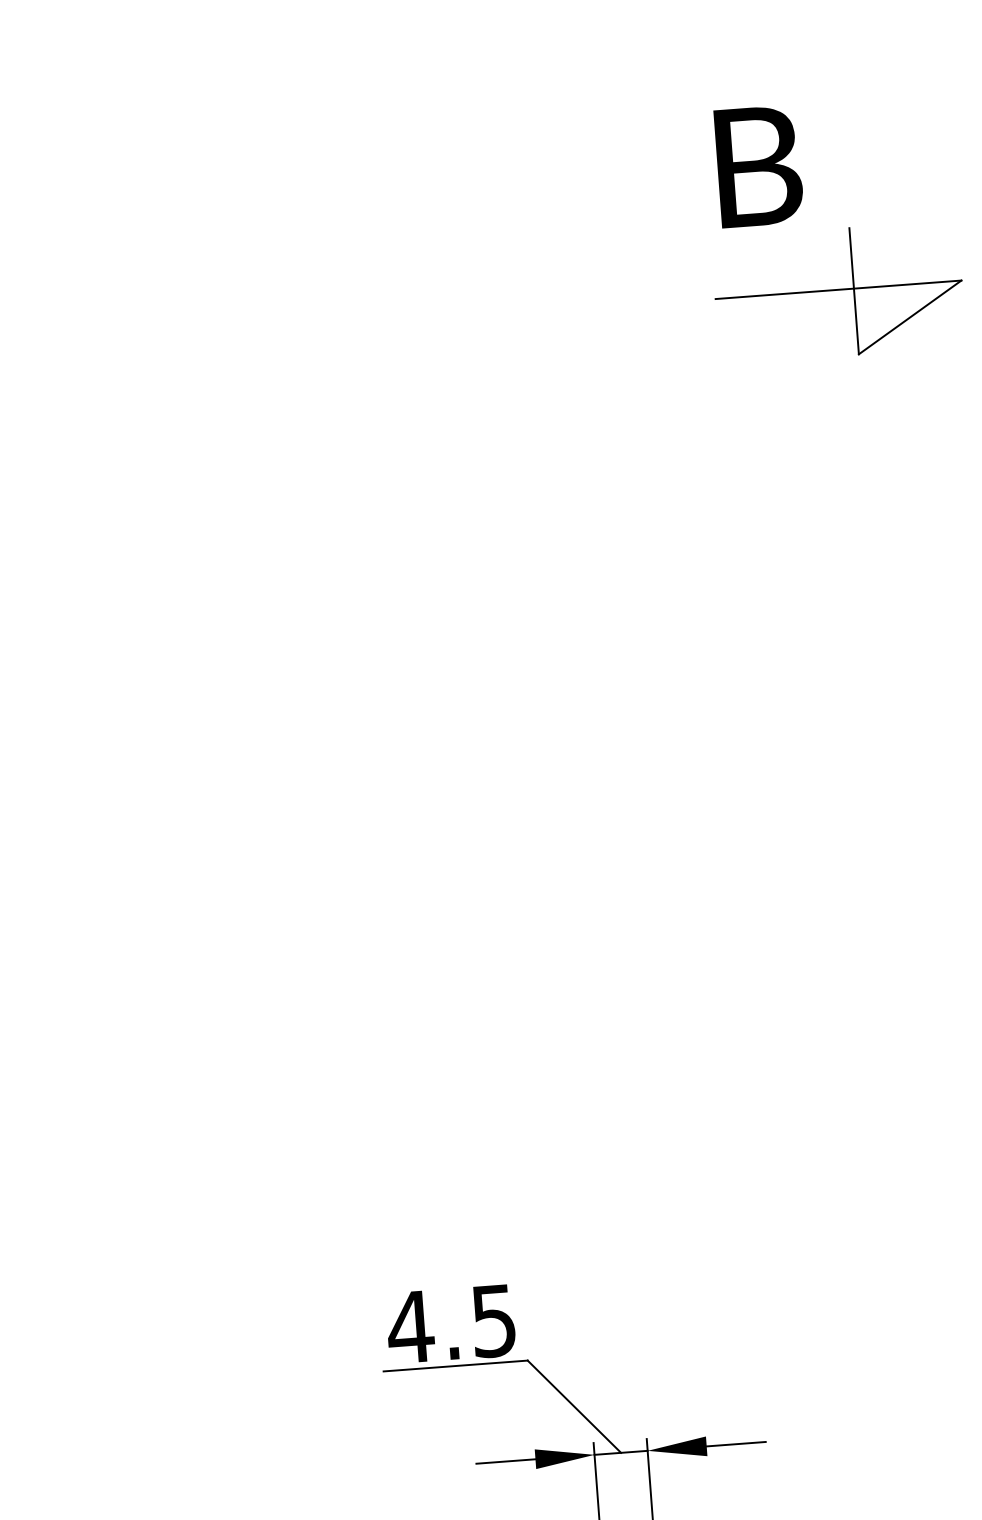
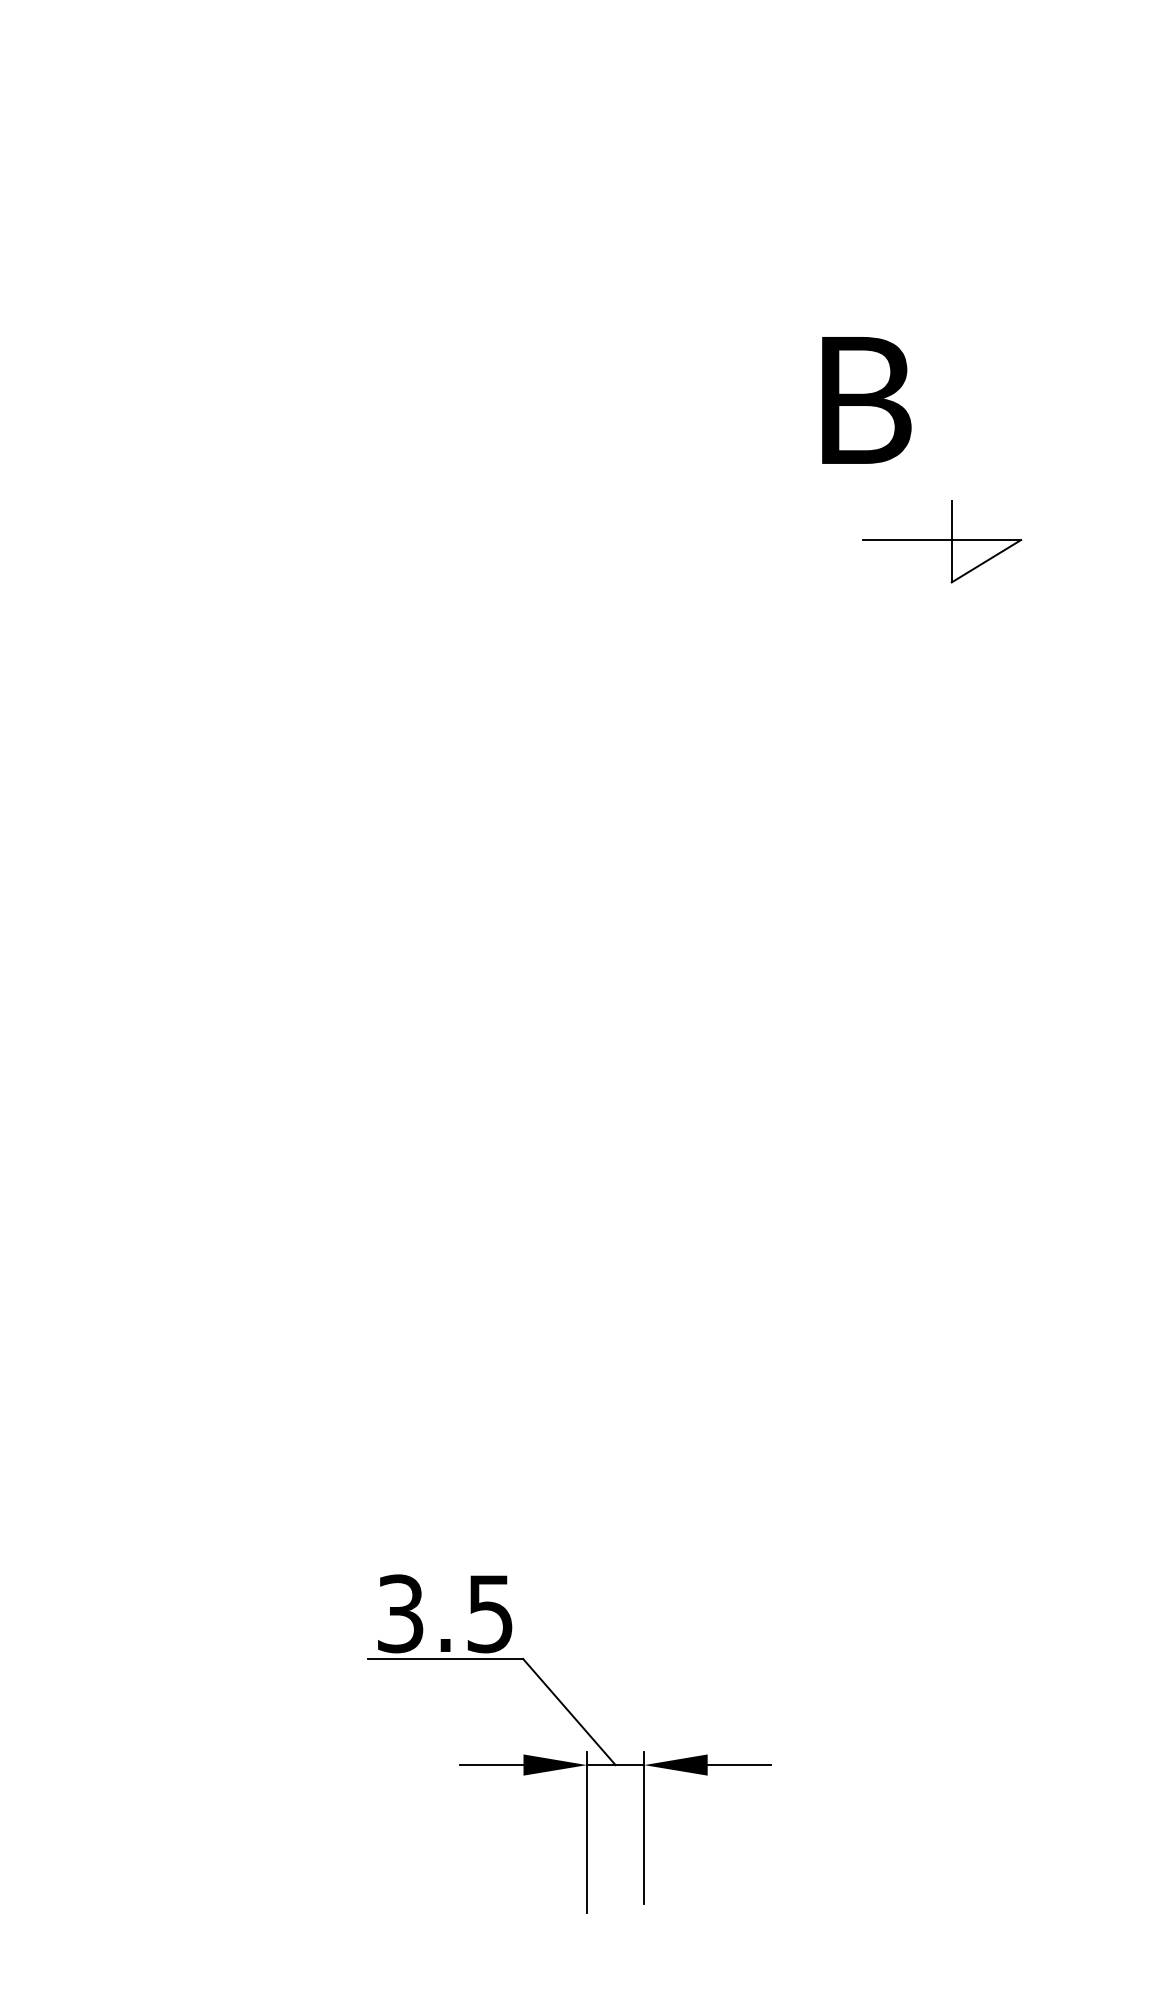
part: (838, 292) -> (941, 541), size x0.6
text: (410, 1326) -> (400, 1613), 4.5 -> 3.5

